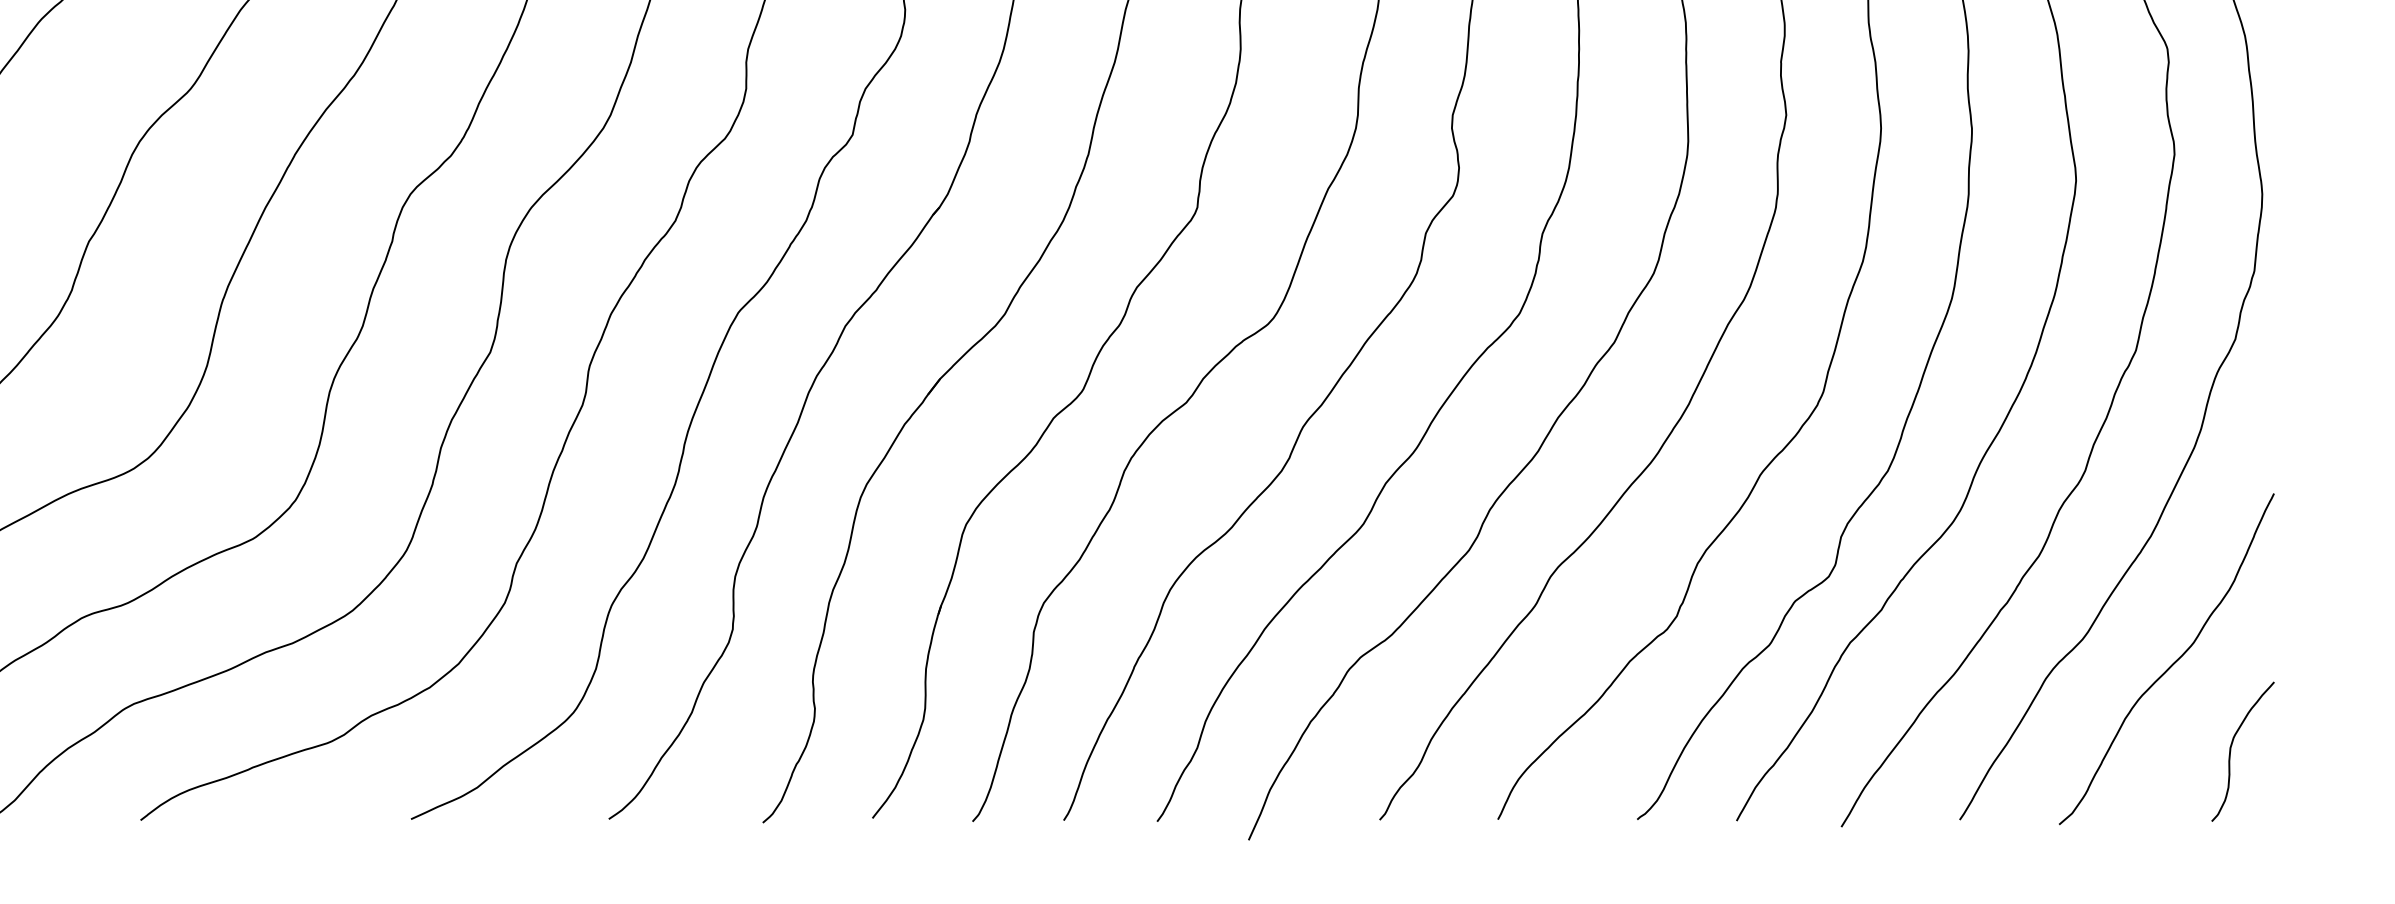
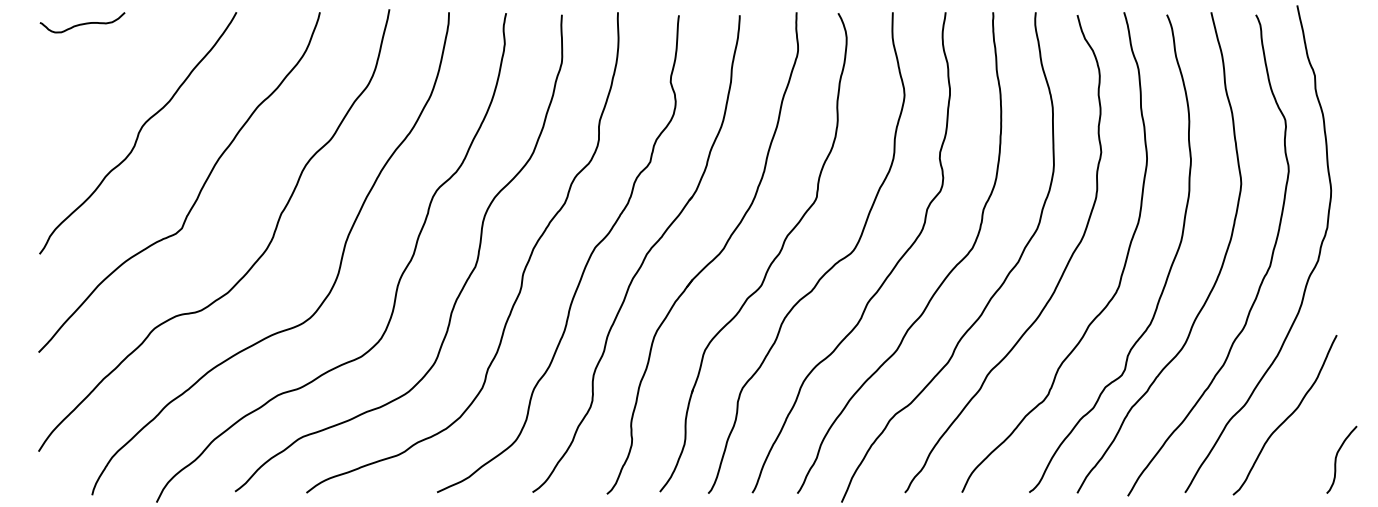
curve: (2233, 744) -> (1337, 456), moved

